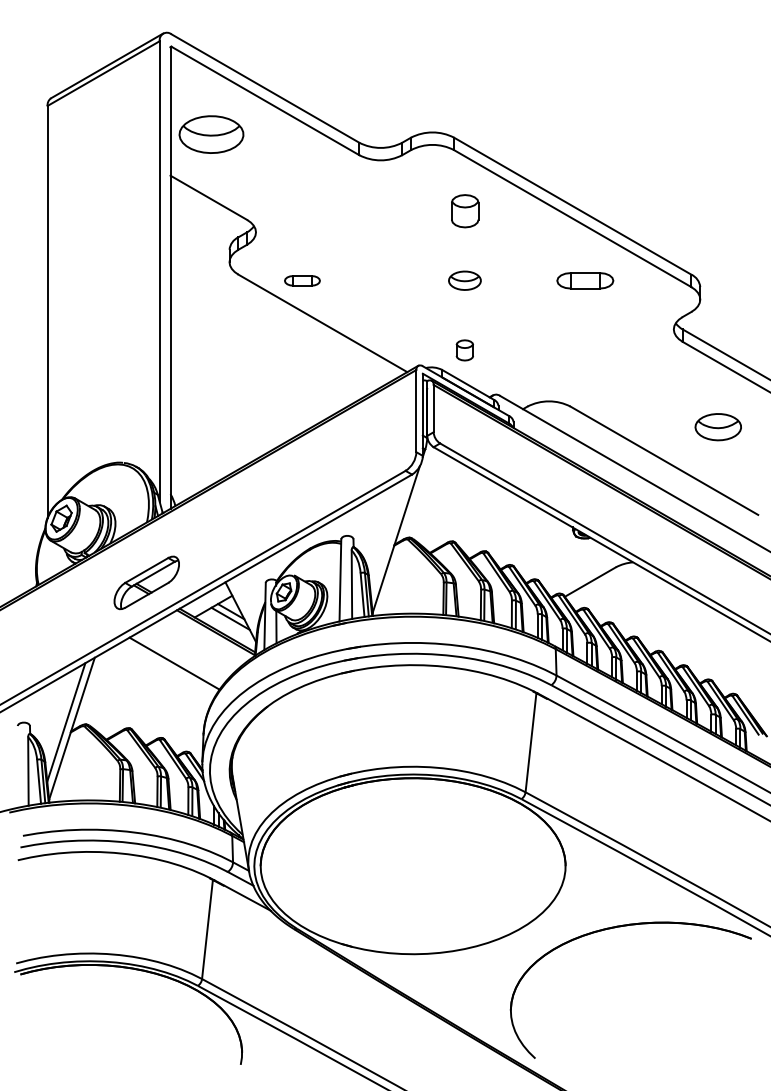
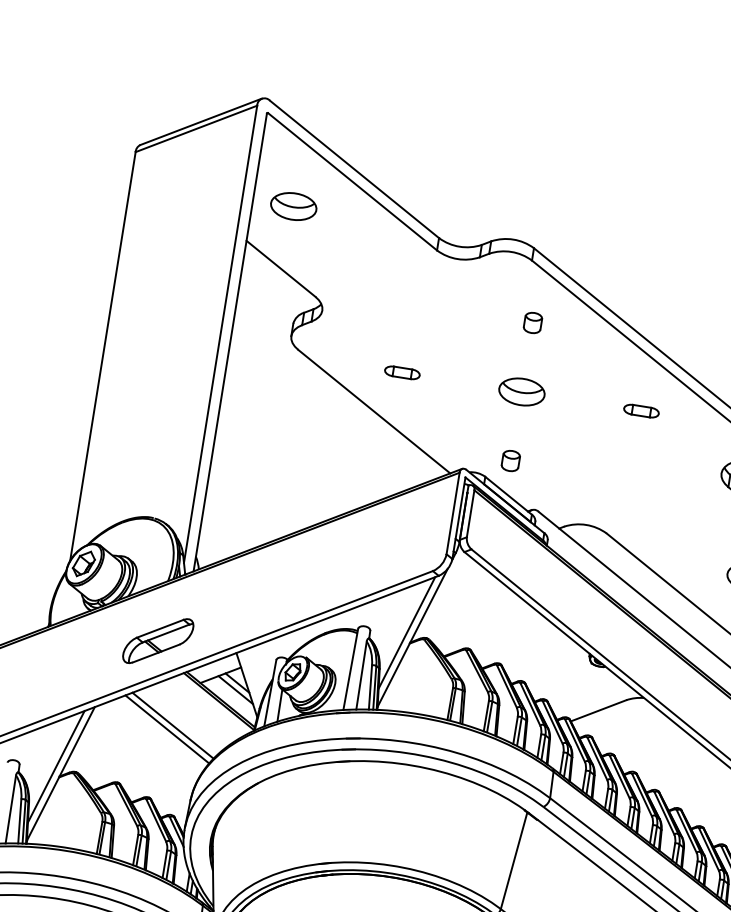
part: (211, 134) -> (293, 206), size x0.71
part: (464, 211) -> (532, 323), size x0.62
part: (302, 280) -> (402, 372), moved
part: (464, 280) -> (521, 391), size x1.43
part: (585, 280) -> (641, 410), size x0.62
line: (389, 535) -> (406, 632), added
line: (169, 668) -> (167, 729), added

